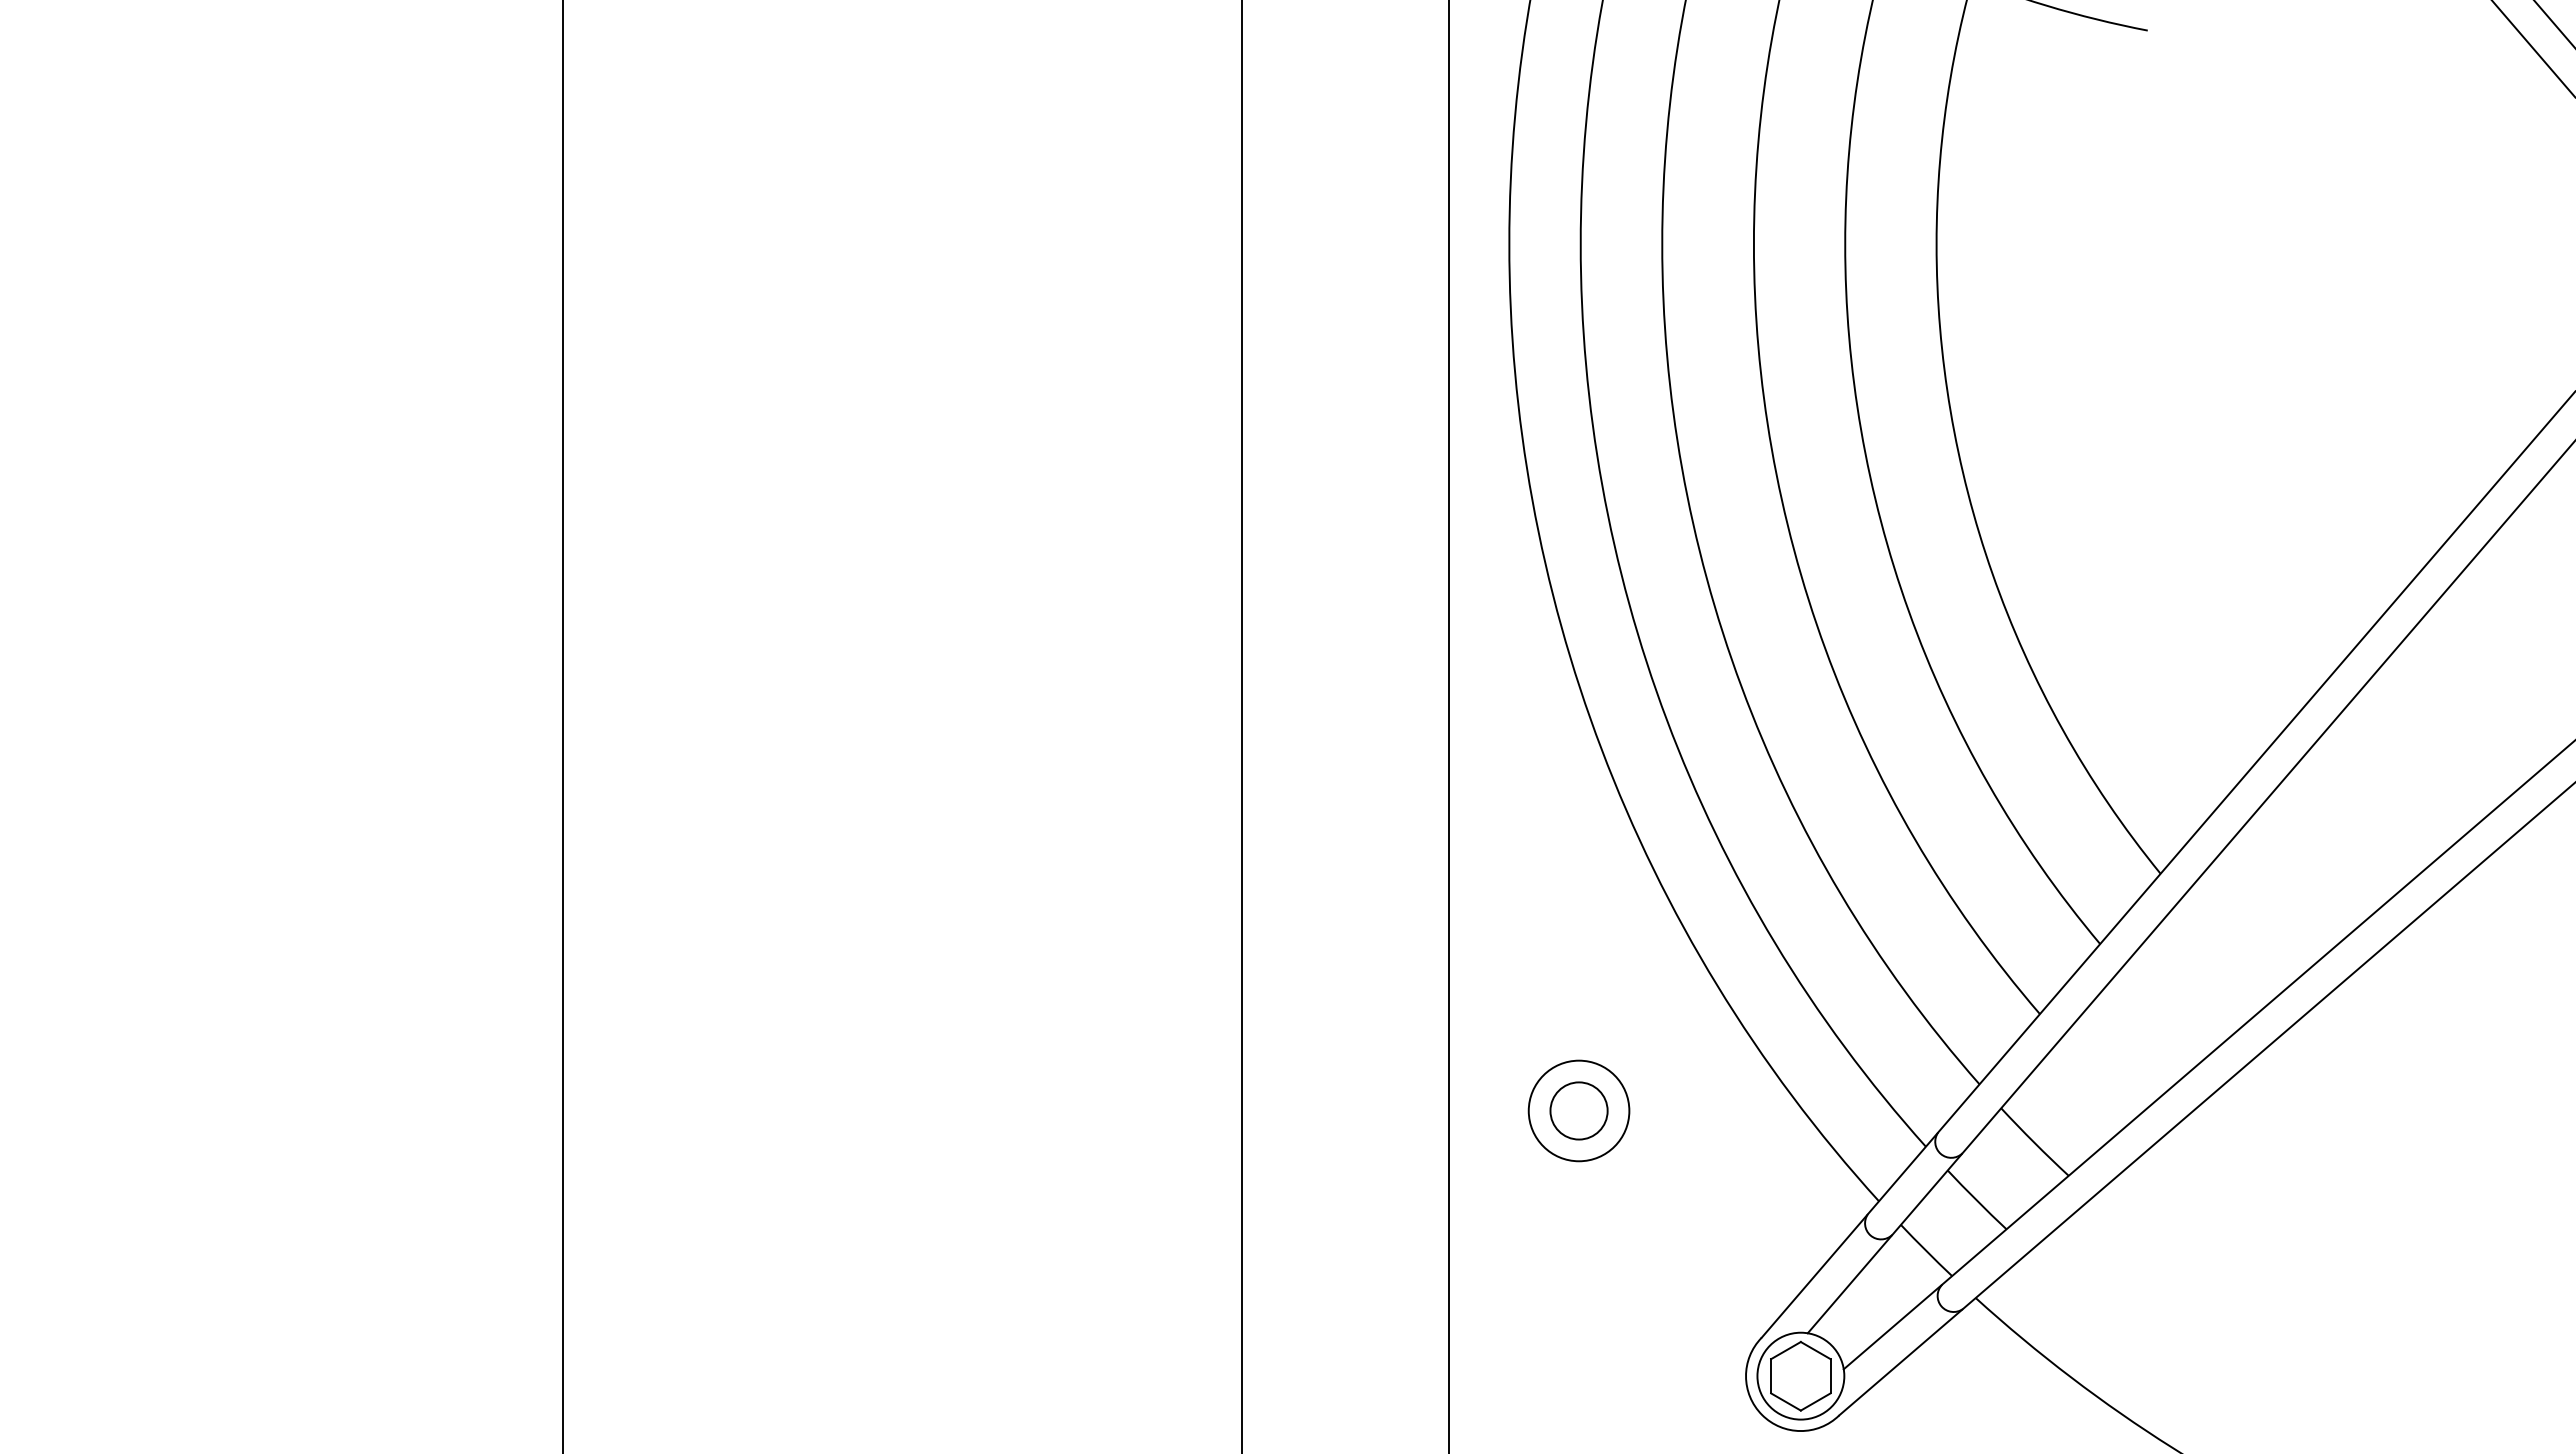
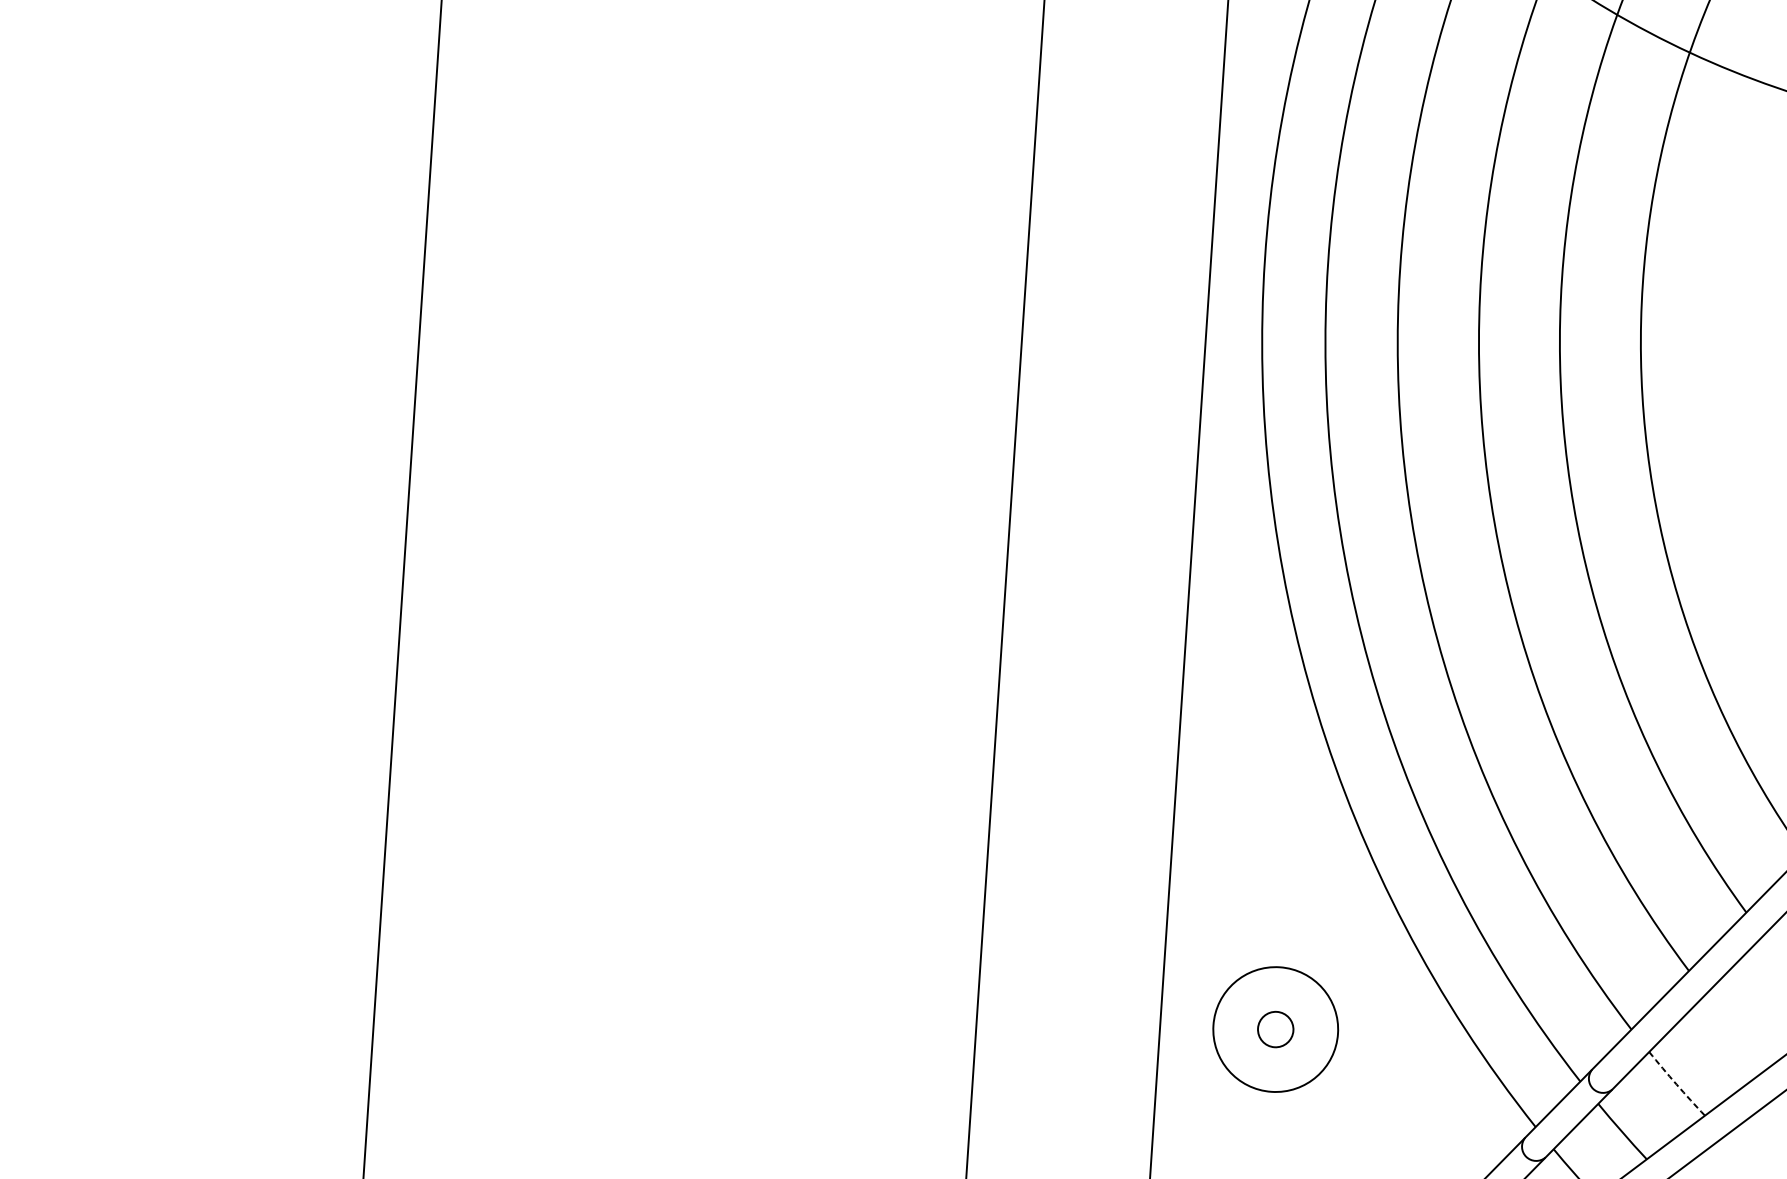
circle: (1578, 1110) -> (1275, 1029), size x0.7
circle: (1578, 1110) -> (1275, 1029), size x1.4
arc: (2034, 1142) -> (1676, 1084), solid -> dashed

